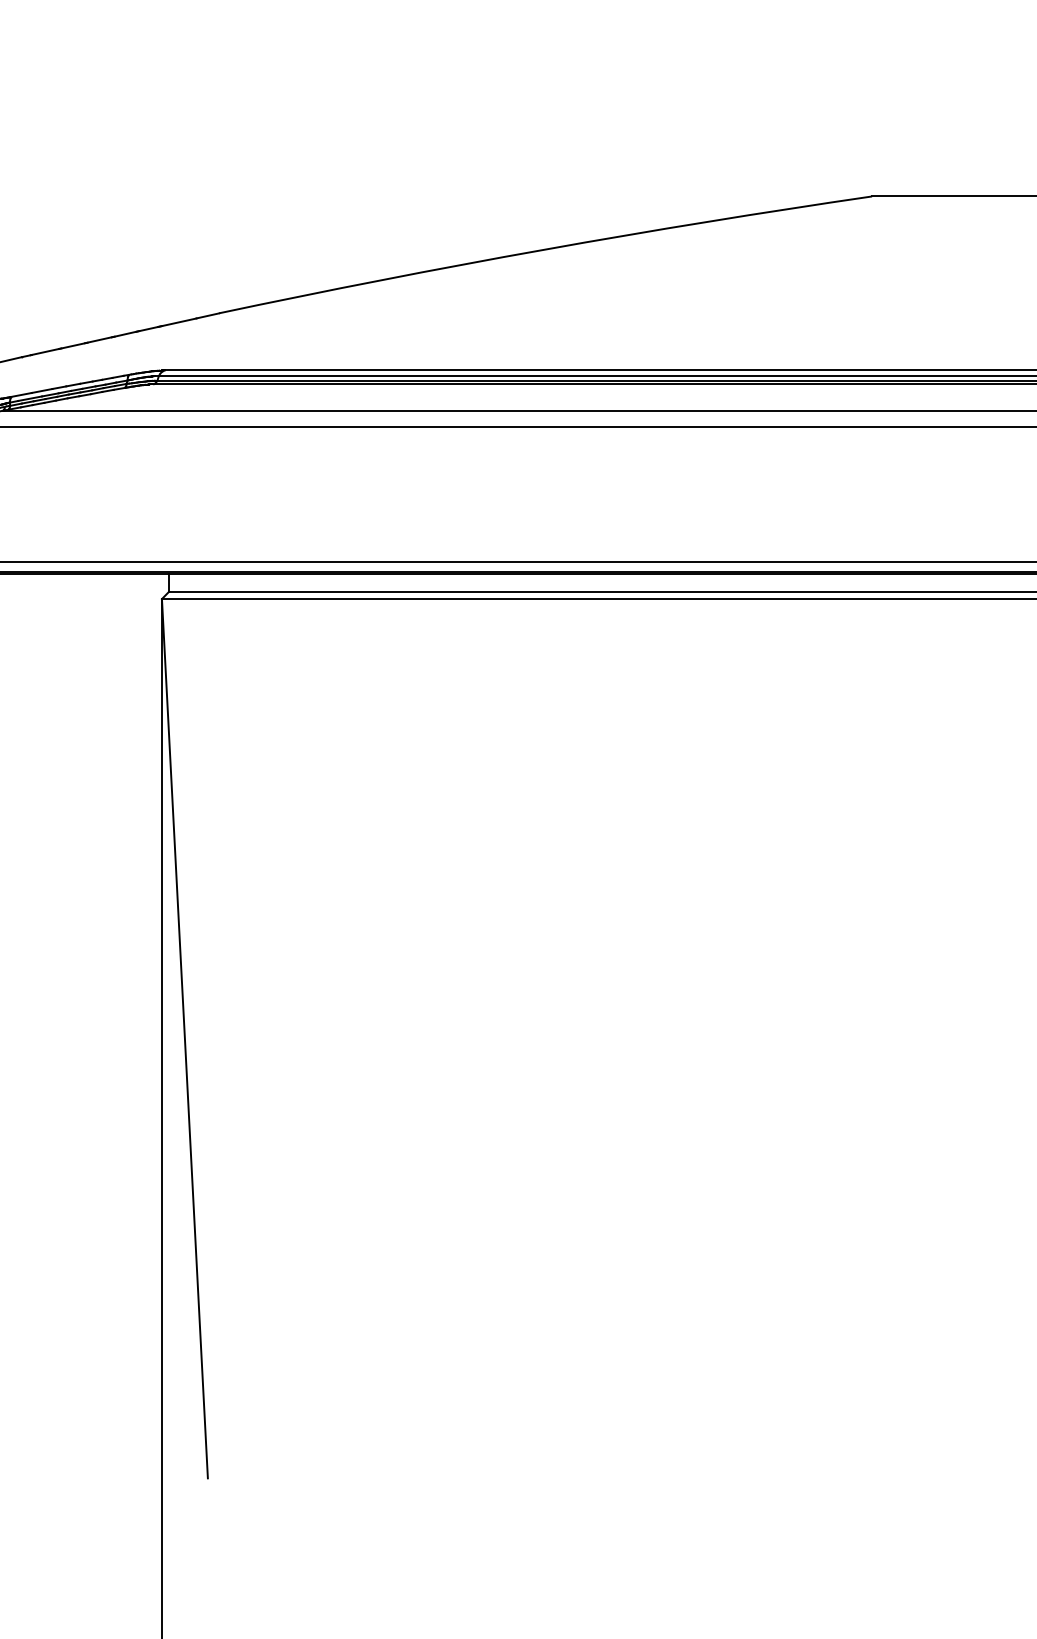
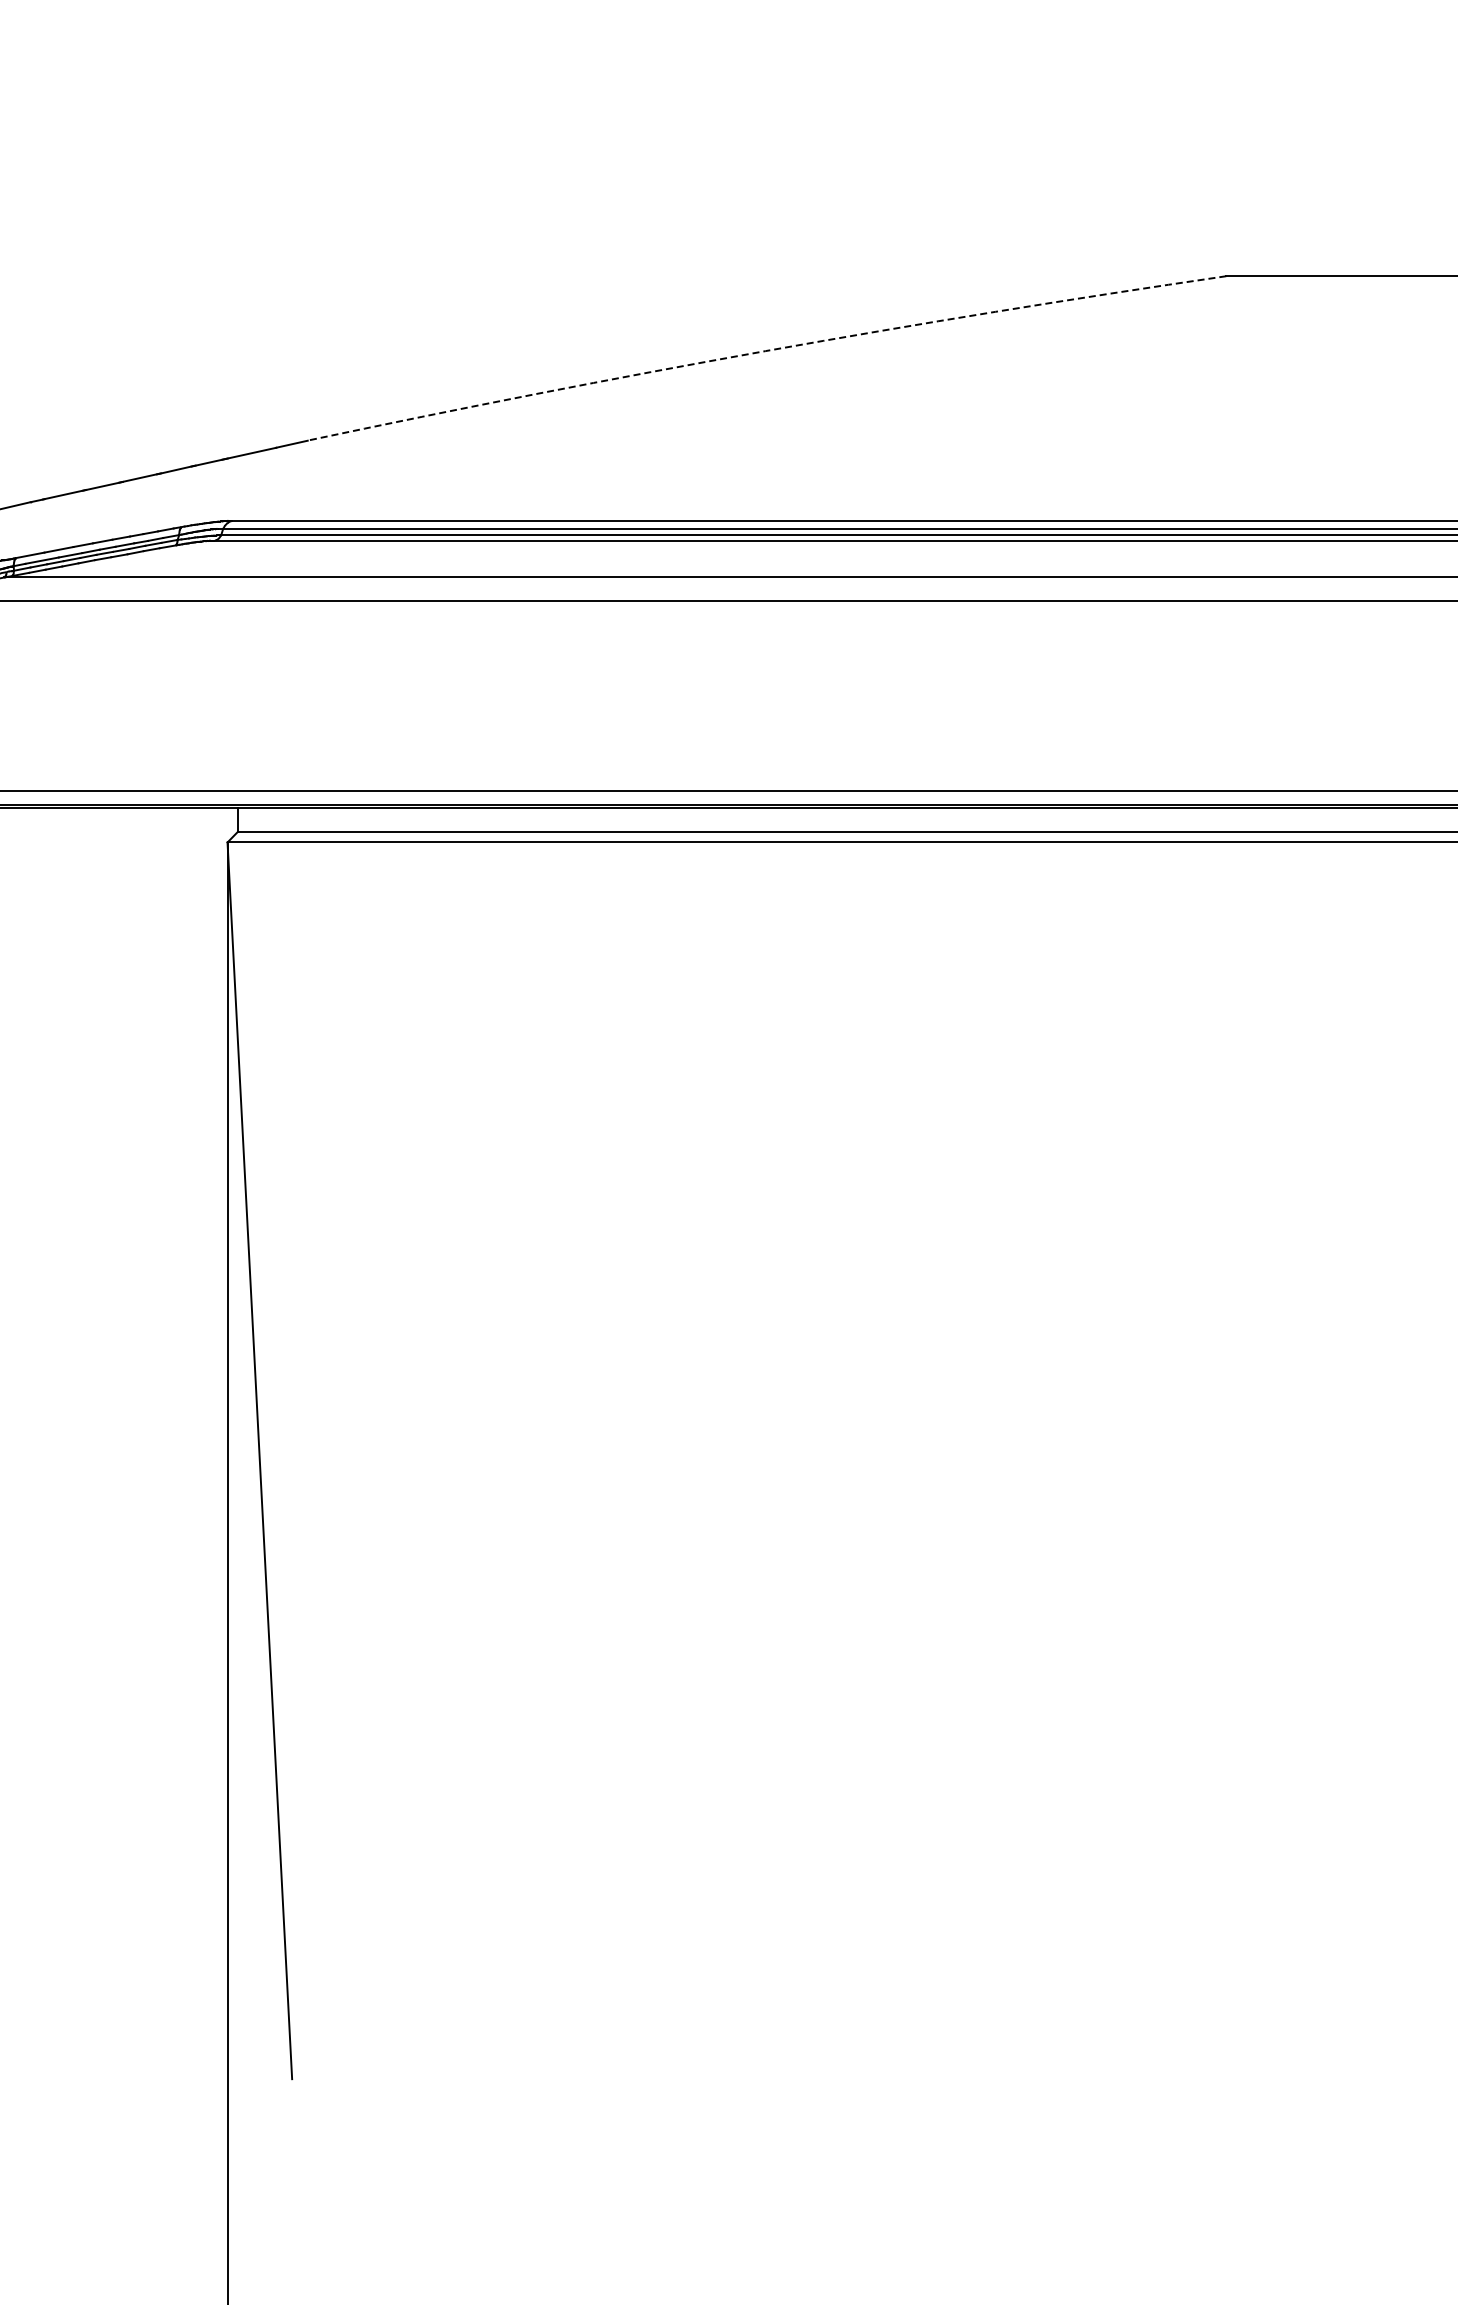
arc: (544, 249) -> (765, 351), solid -> dashed

